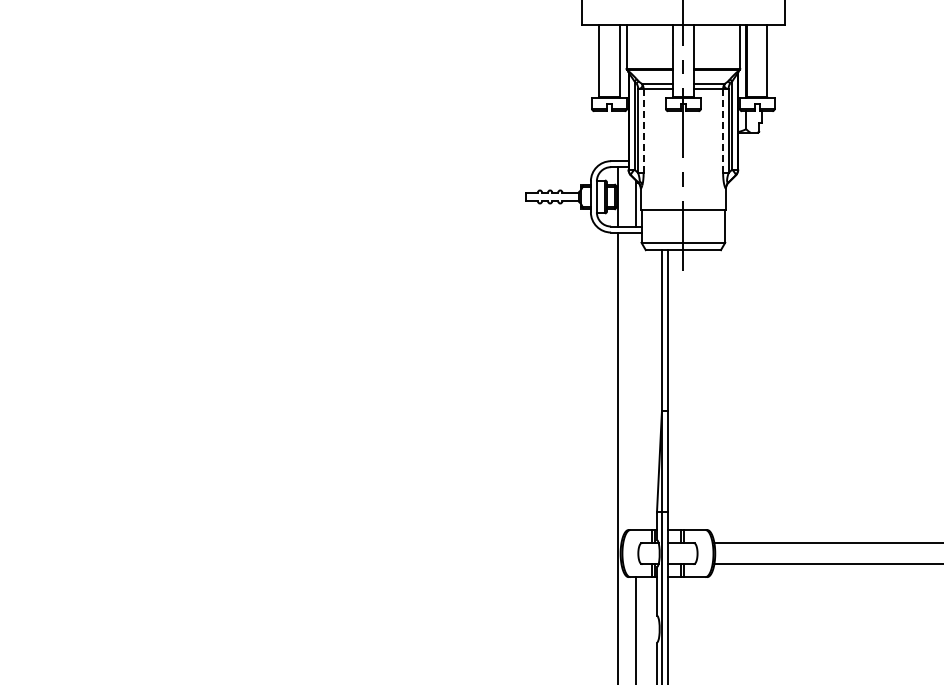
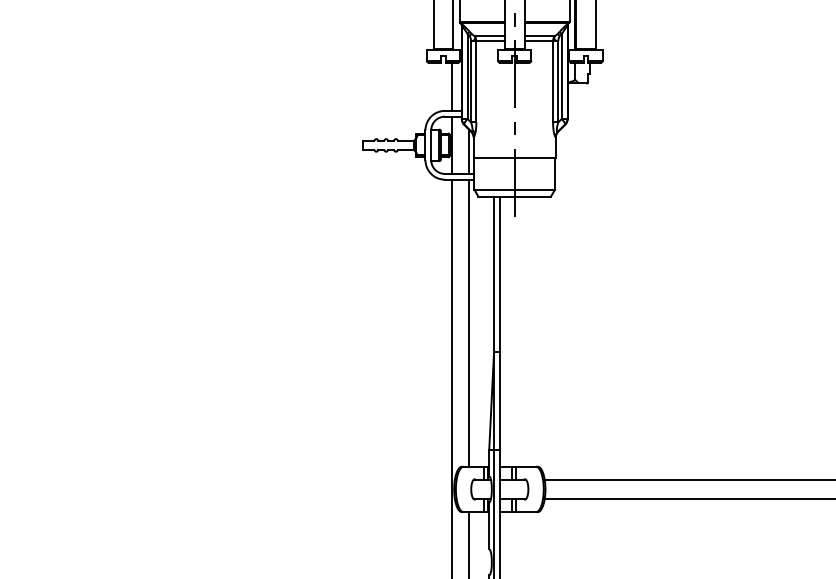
line: (723, 130) -> (553, 81), dashed -> solid
line: (643, 131) -> (476, 82), dashed -> solid
line: (618, 136) -> (452, 87), added
line: (636, 381) -> (469, 323), added

